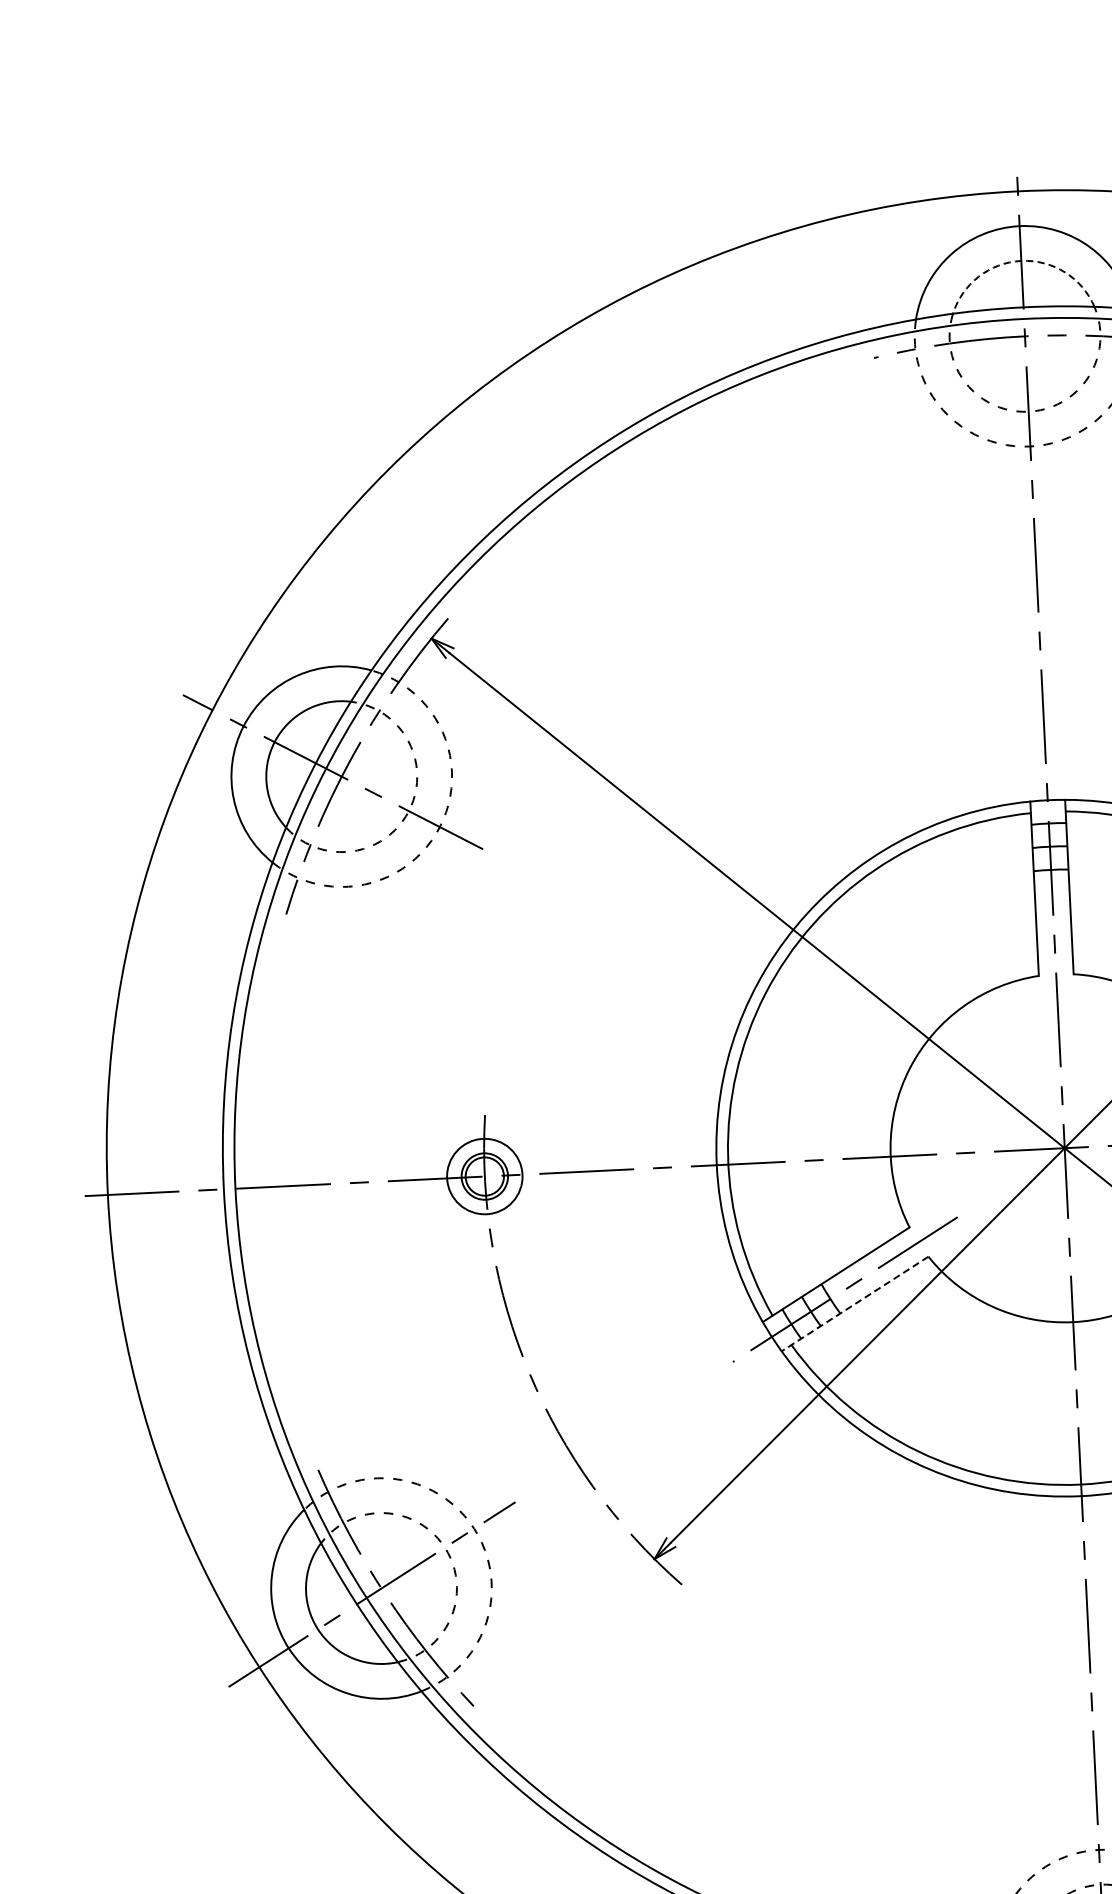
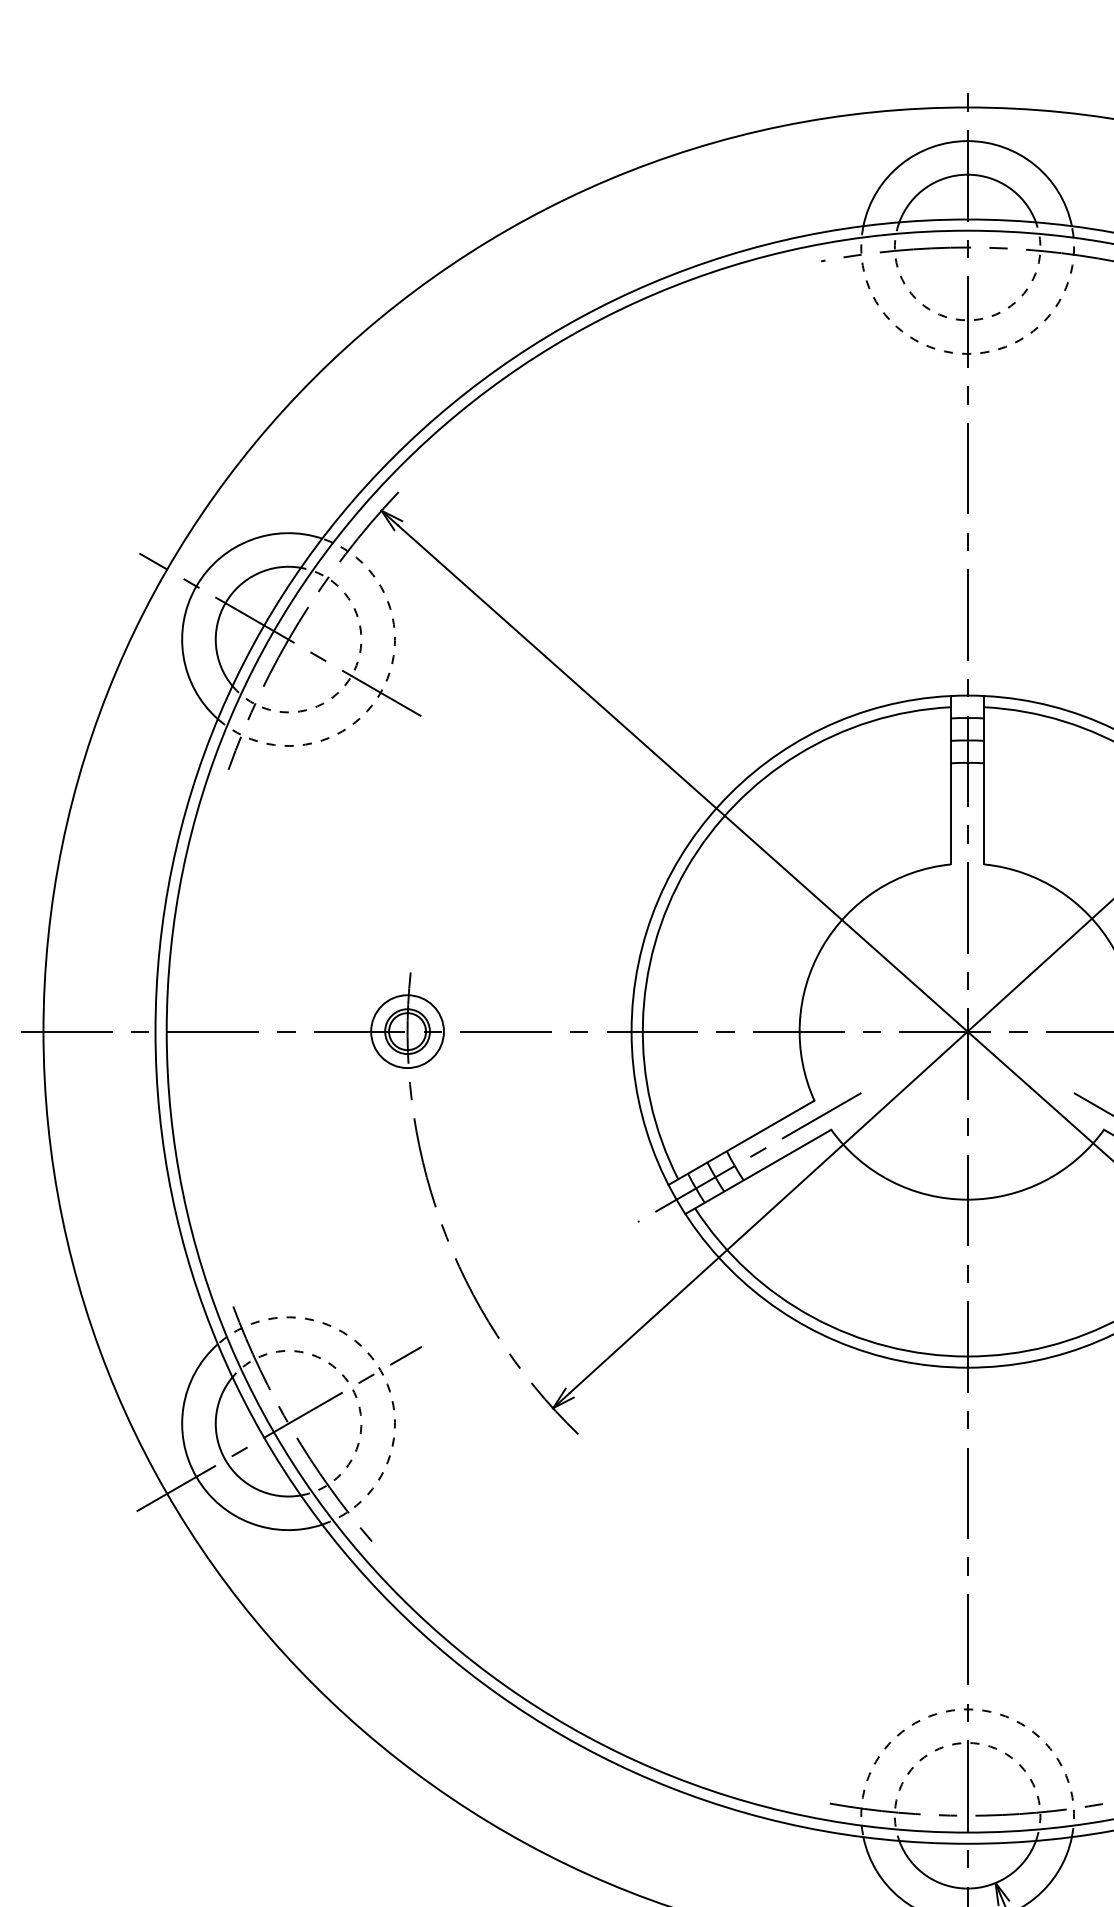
arc: (1021, 260) -> (967, 174), dashed -> solid
line: (854, 1304) -> (757, 1172), dashed -> solid

